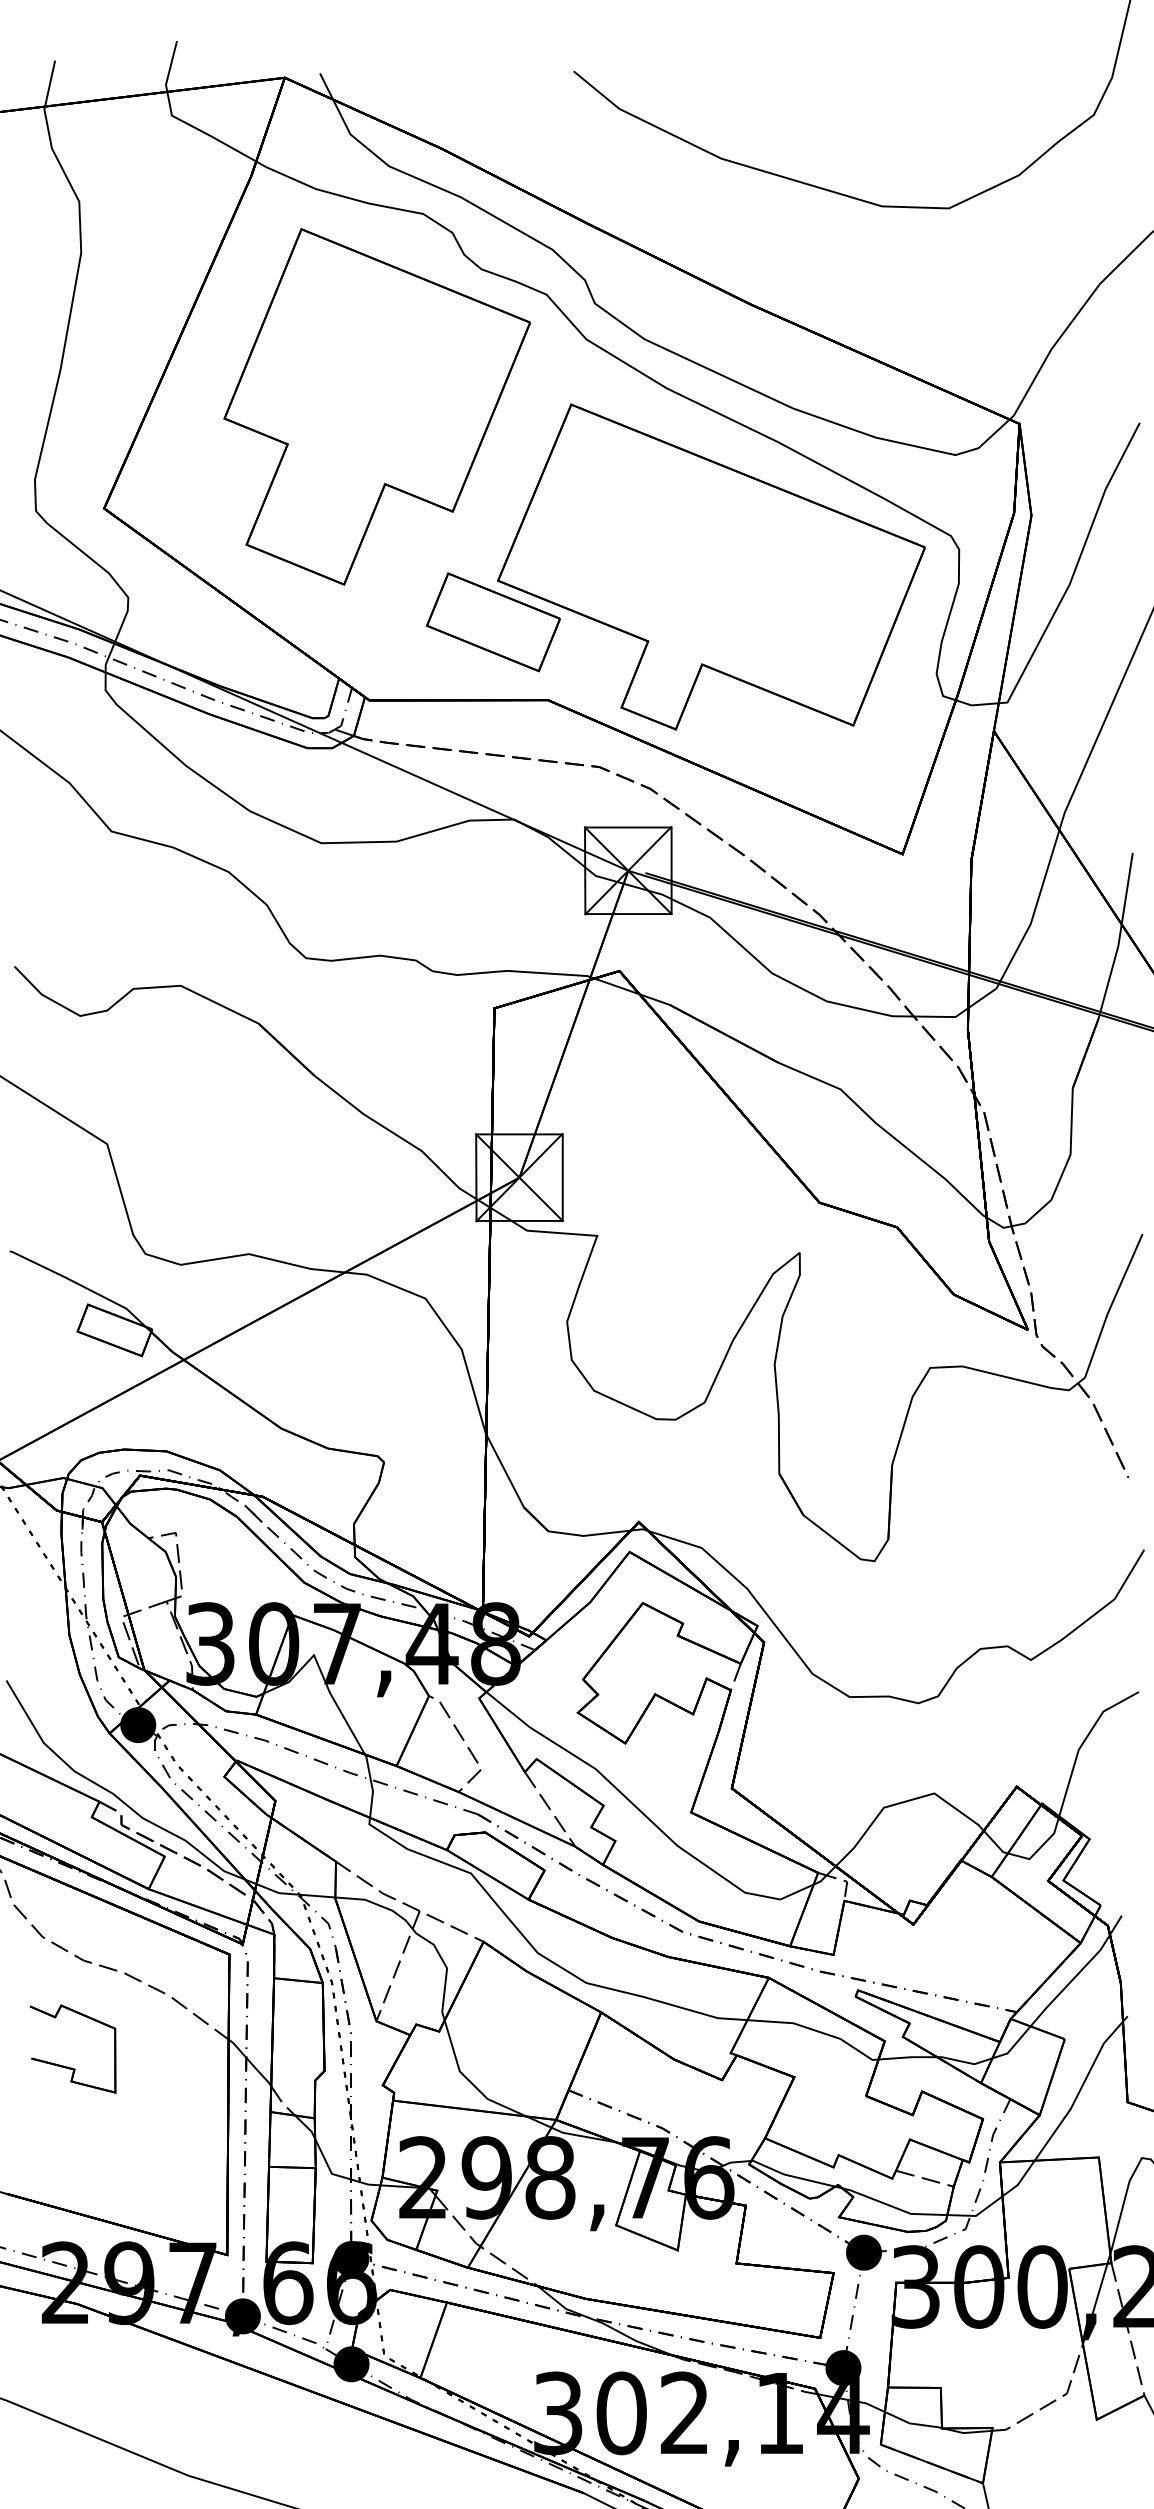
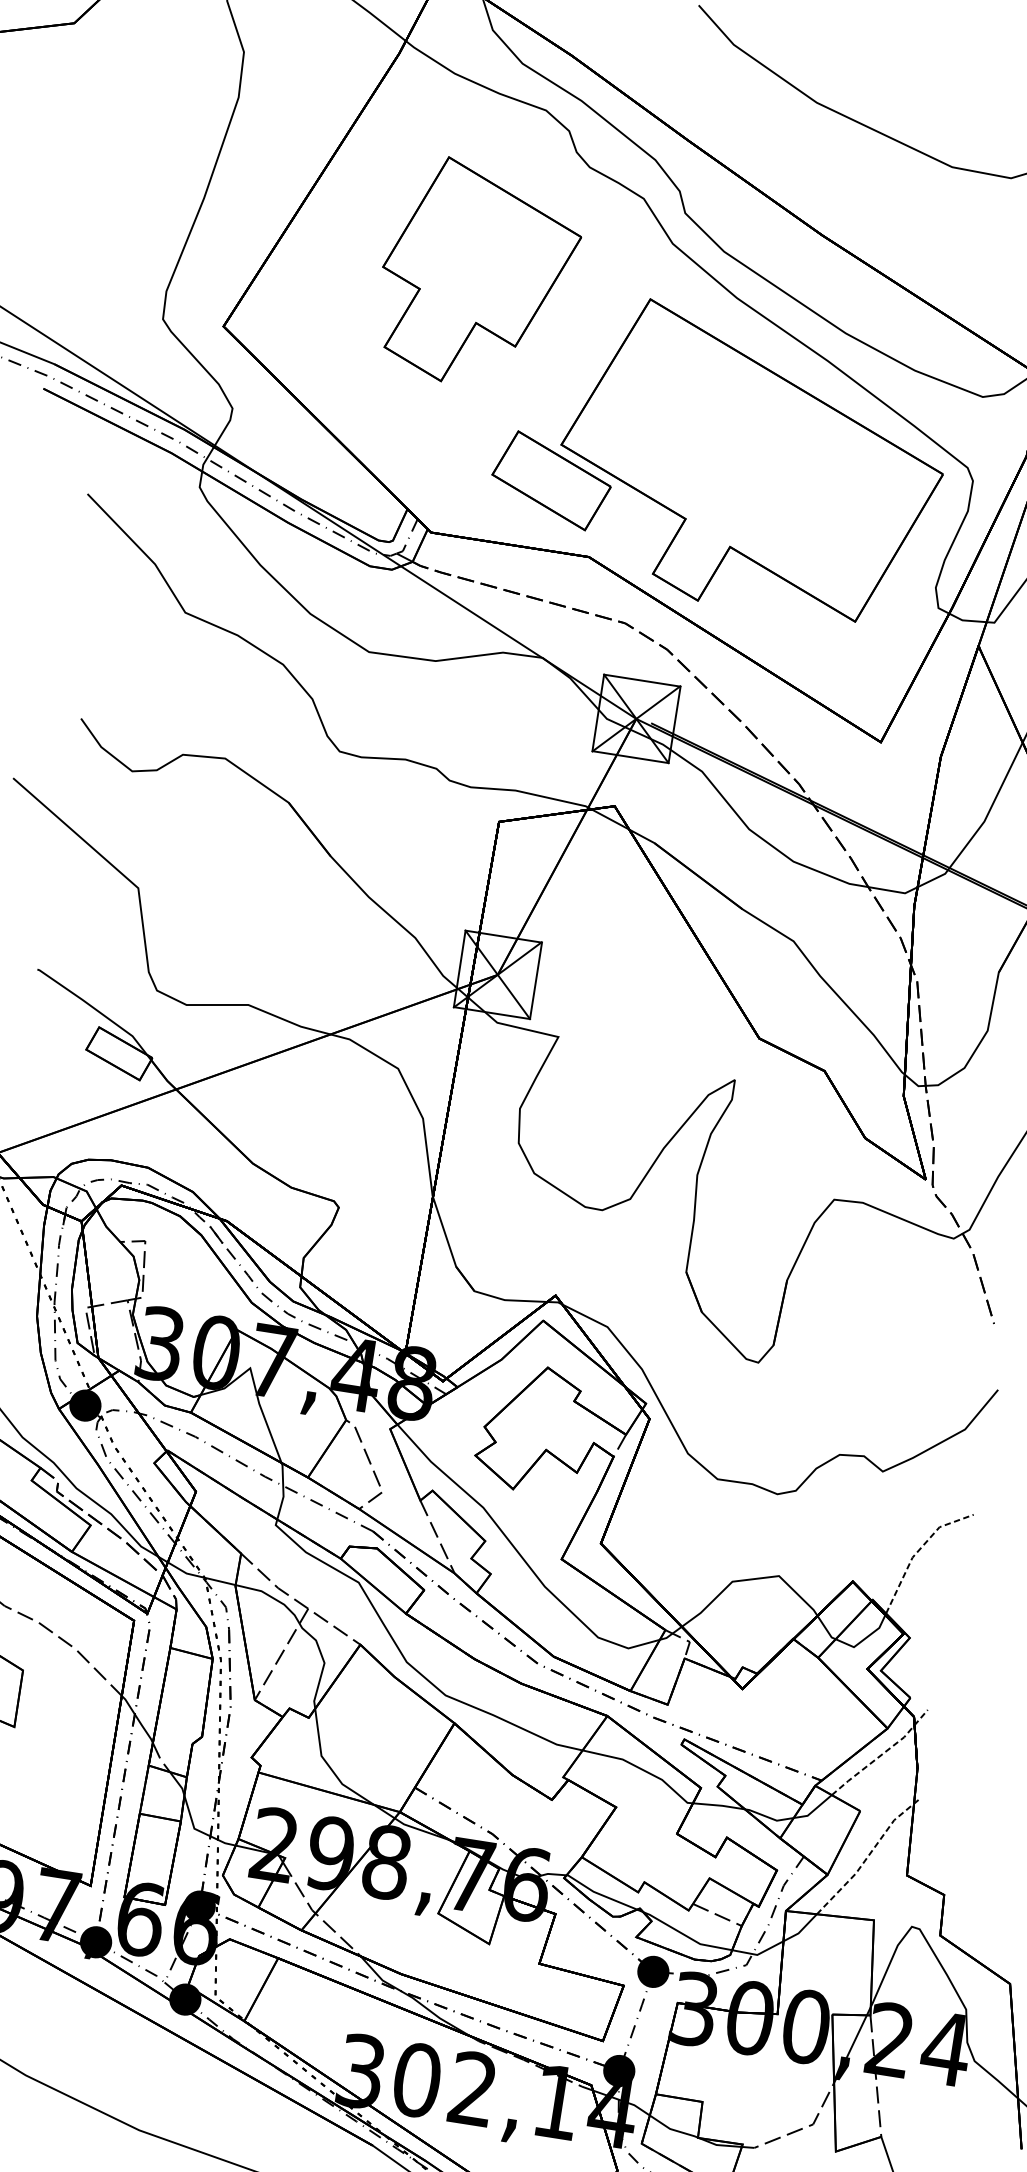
part: (376, 406) -> (478, 274), size x0.7
line: (1083, 1742) -> (917, 1551), solid -> dashed
line: (1078, 1973) -> (881, 1755), solid -> dashed
line: (1081, 2087) -> (868, 1856), solid -> dashed

